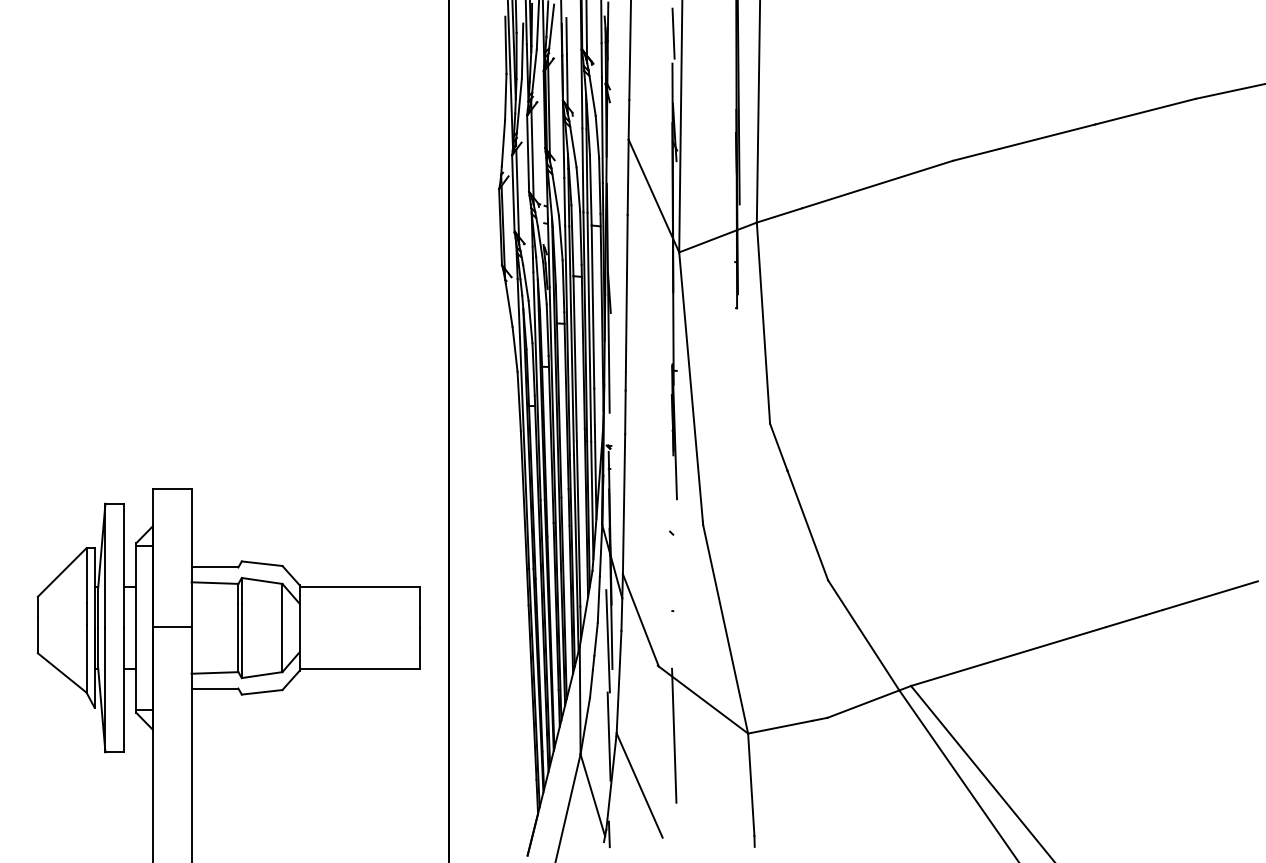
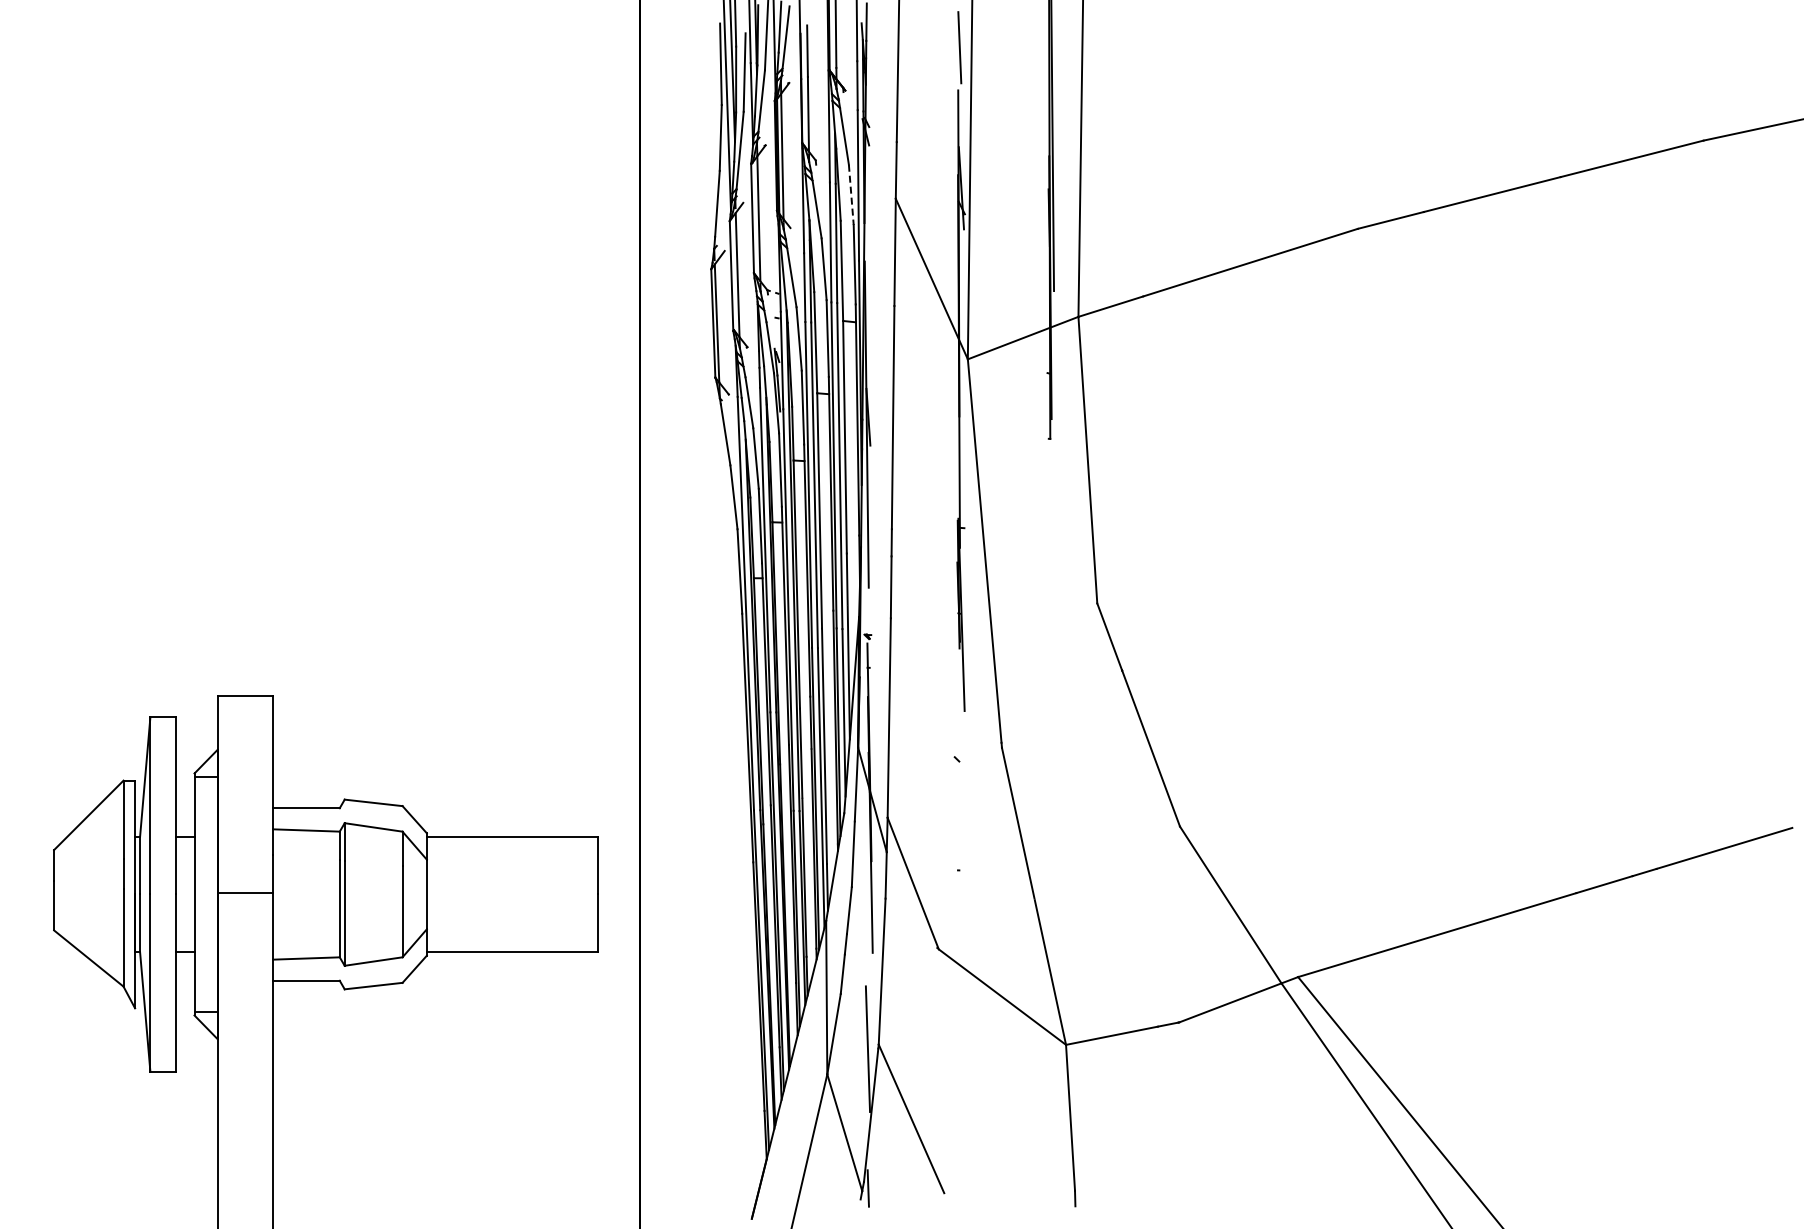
line: (597, 137) -> (851, 195), solid -> dashed
line: (608, 641) -> (866, 913), removed
line: (674, 735) -> (960, 1047), removed

